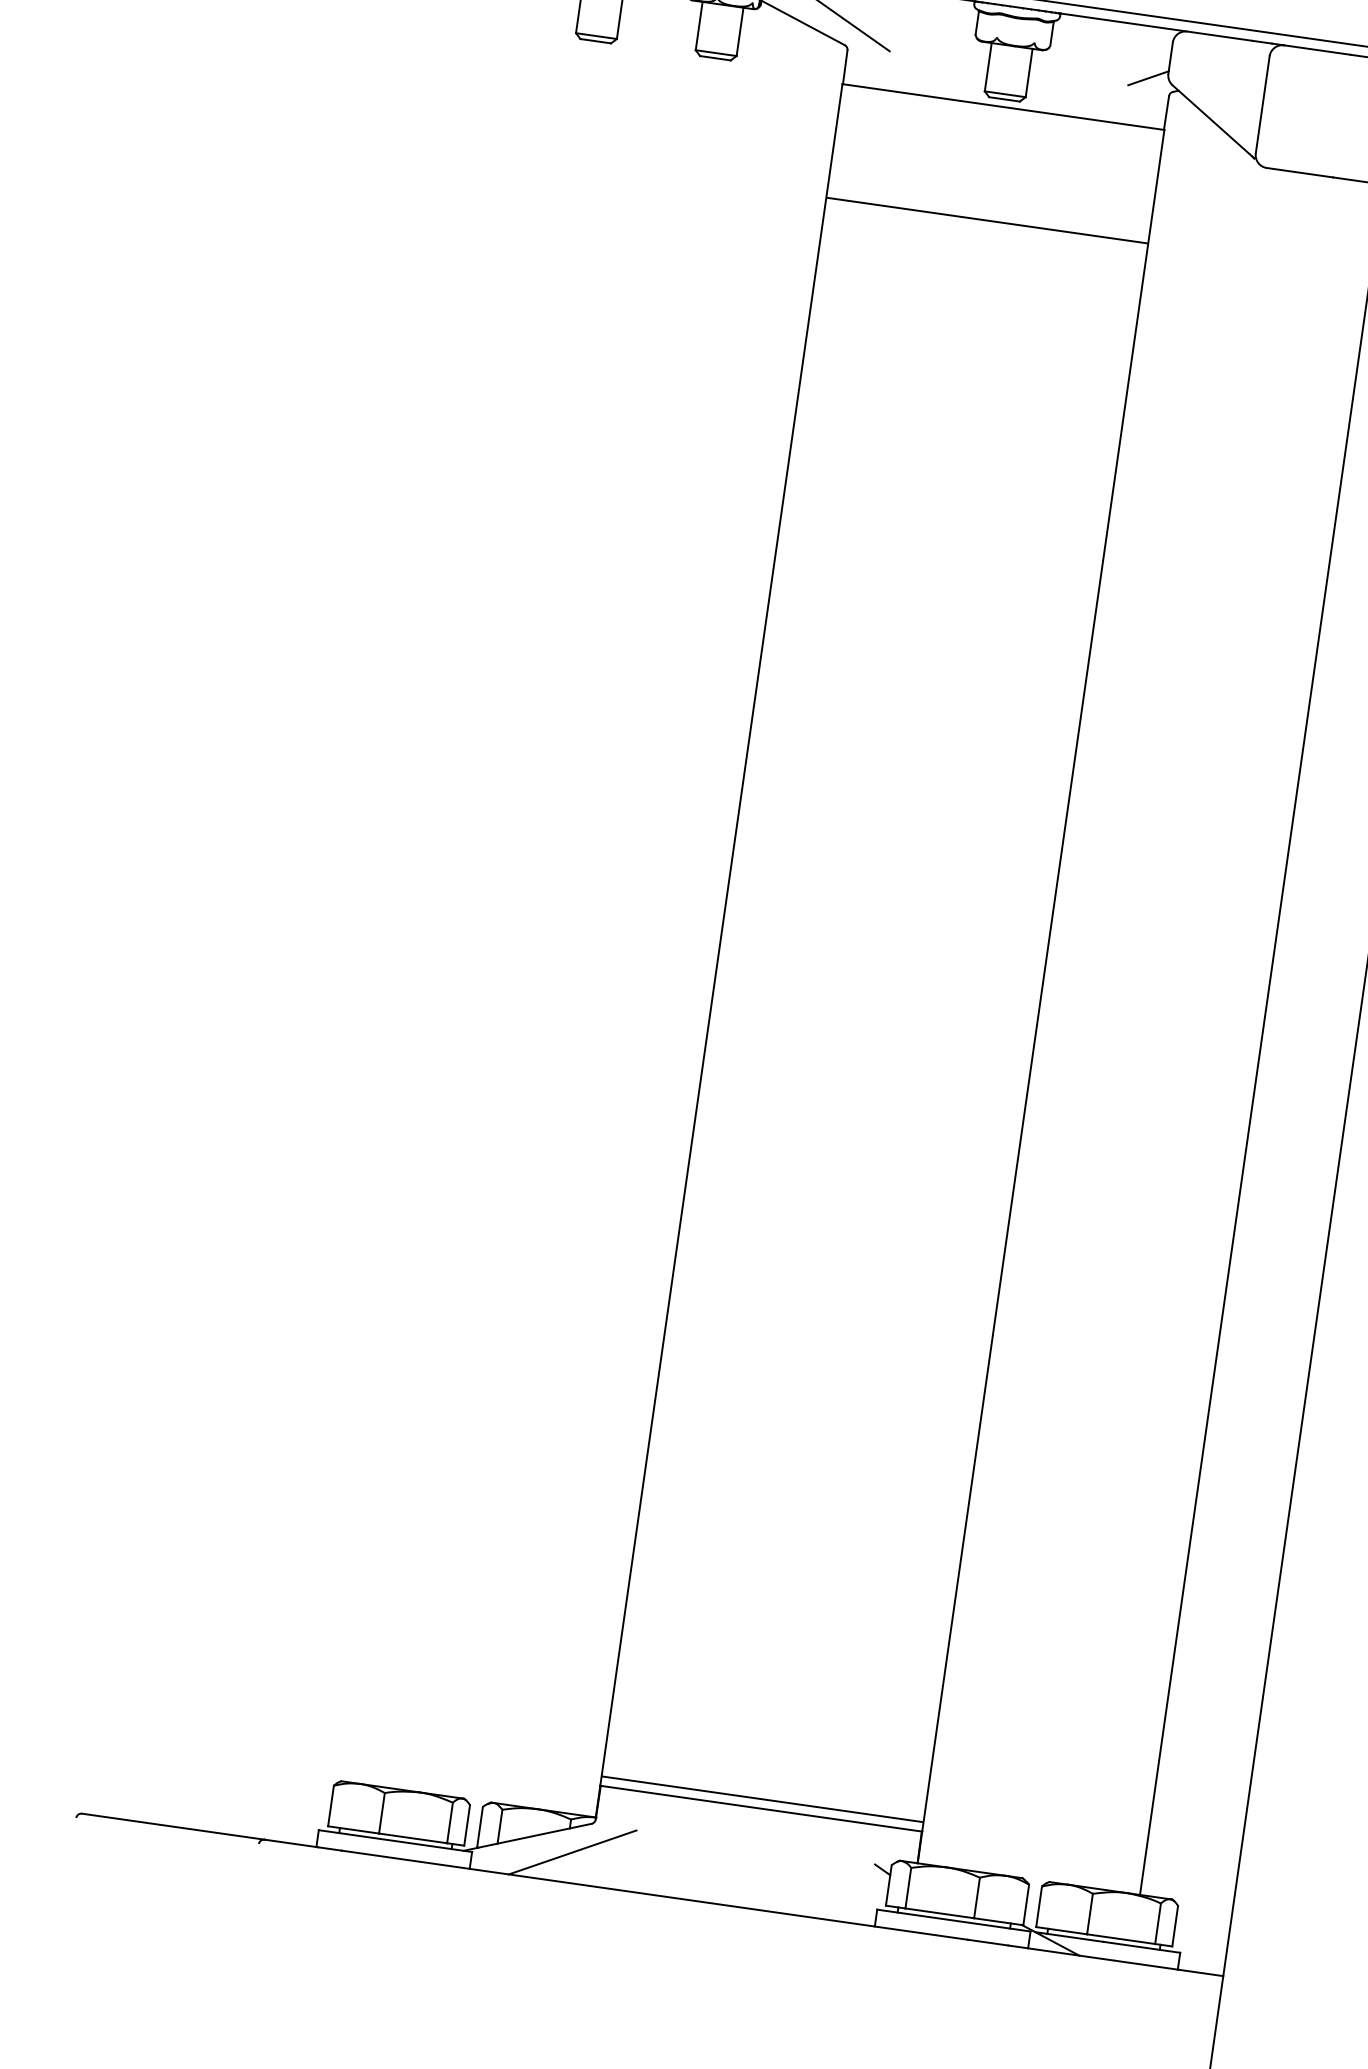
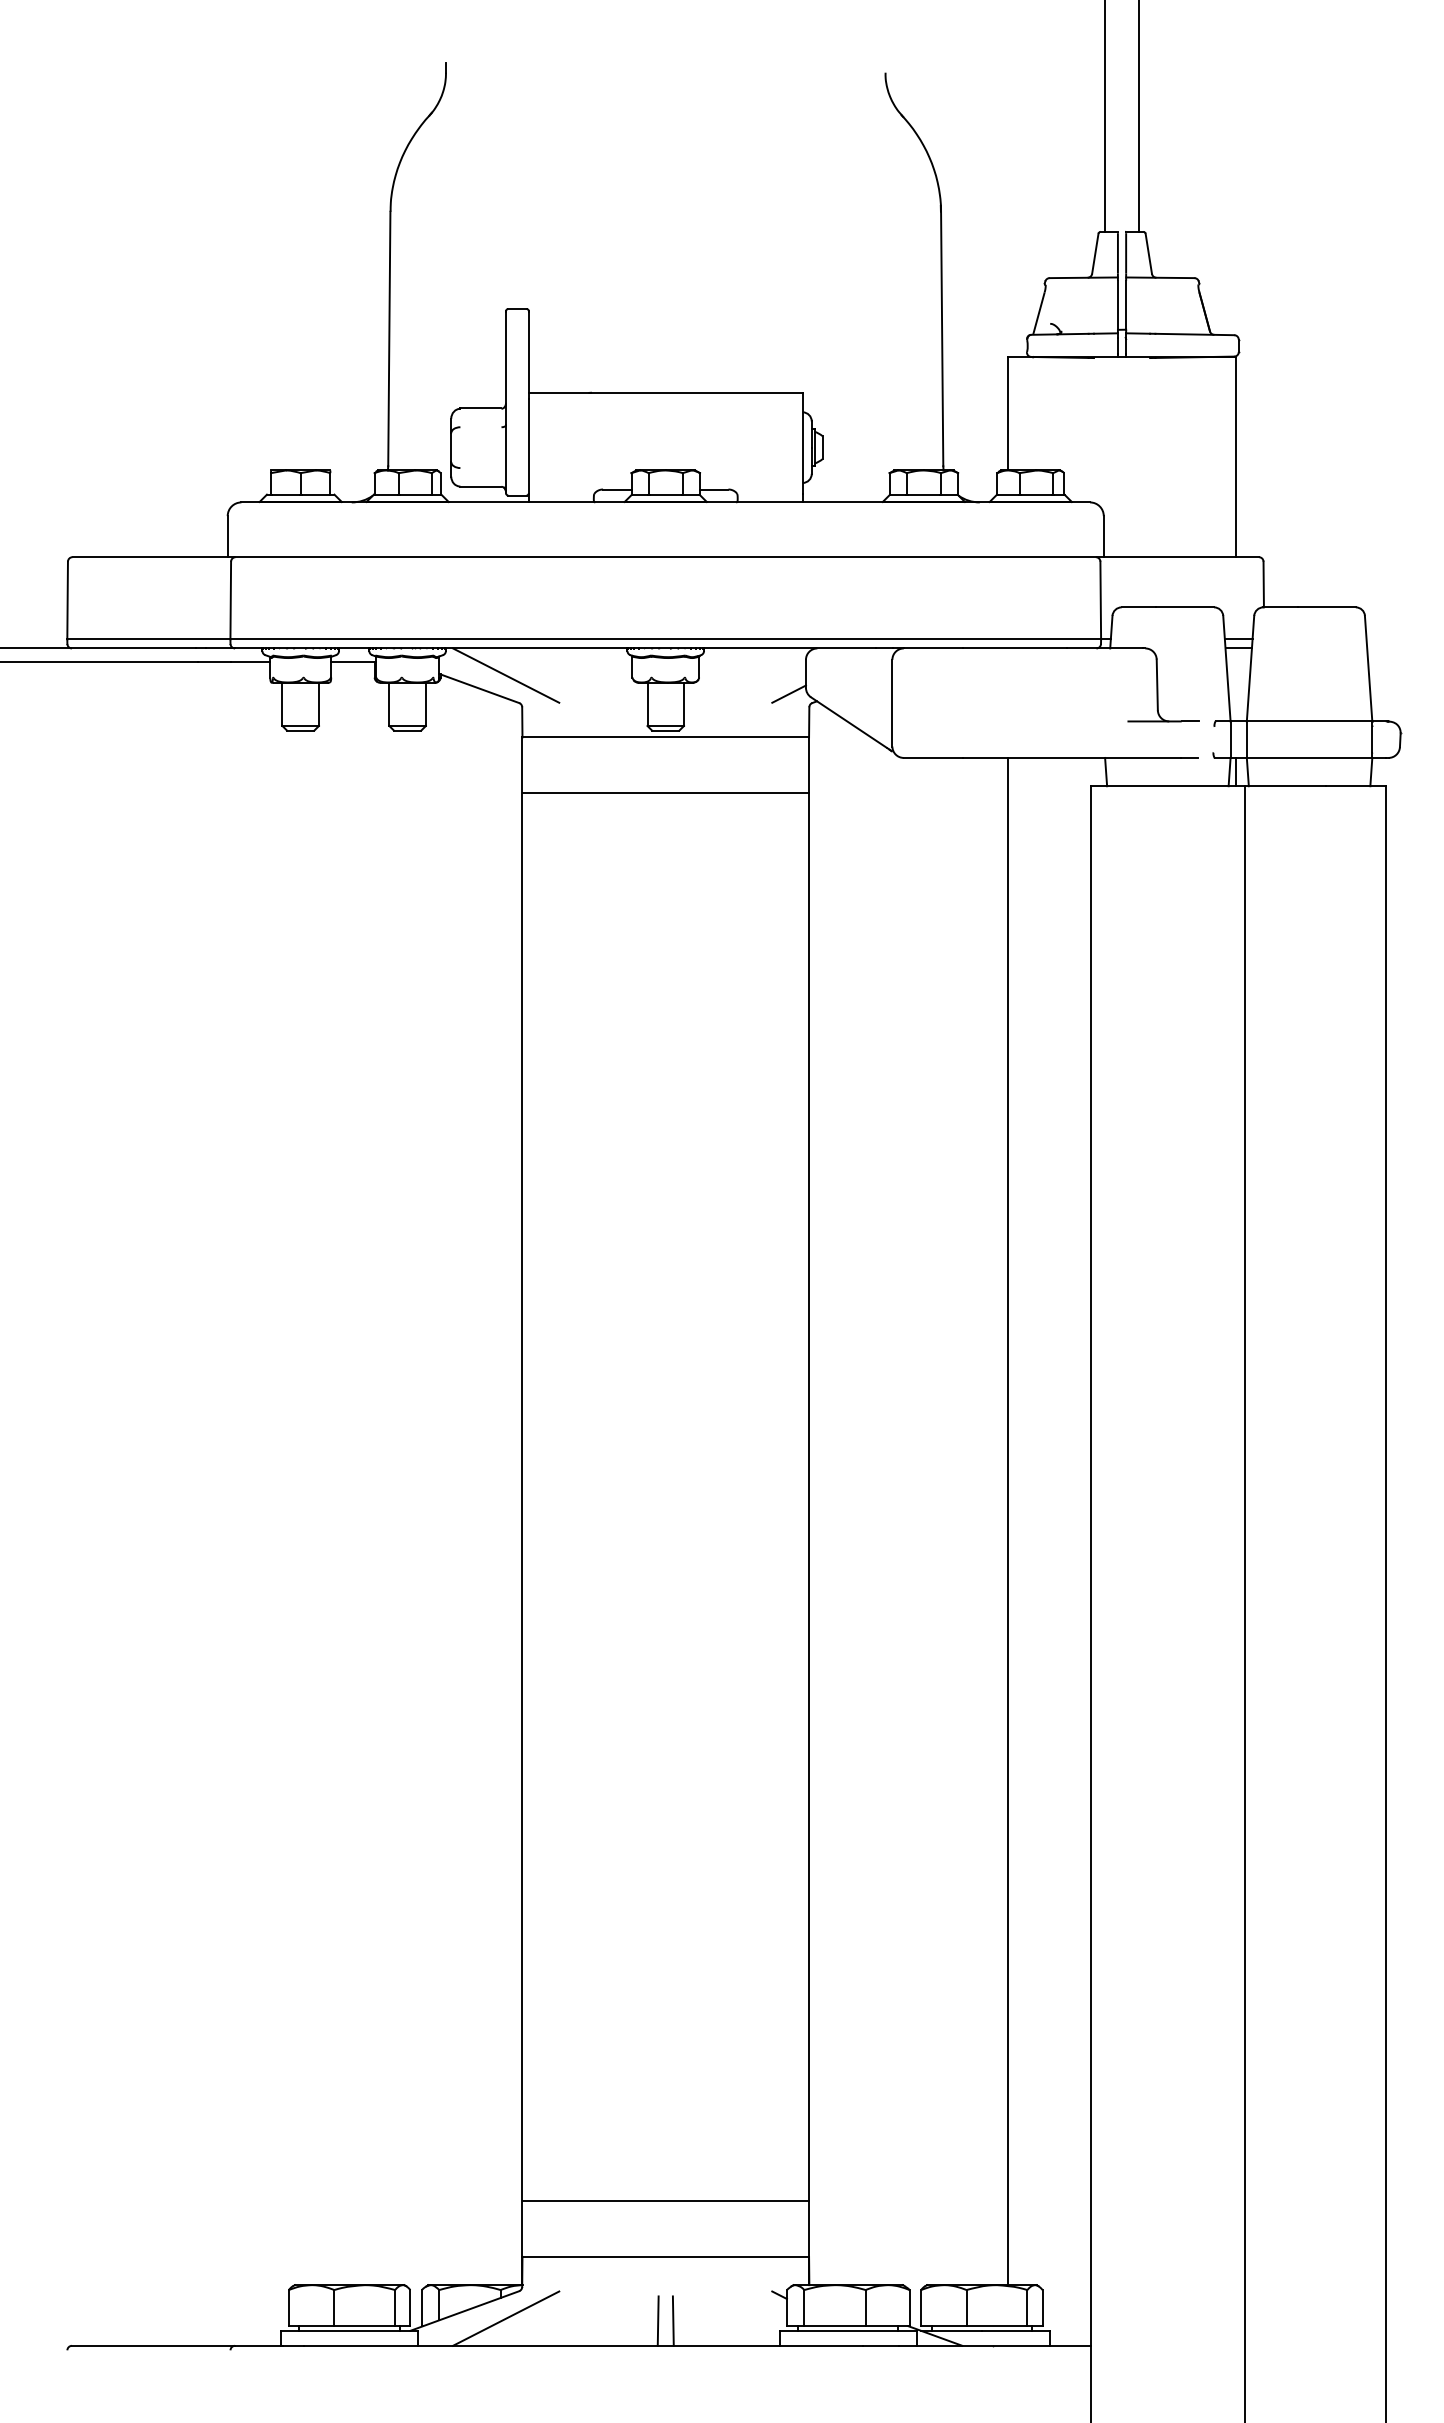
line: (987, 220) -> (665, 792), moved
line: (762, 1799) -> (665, 2201), moved
line: (741, 1878) -> (657, 2320), added
line: (758, 1881) -> (672, 2320), added

